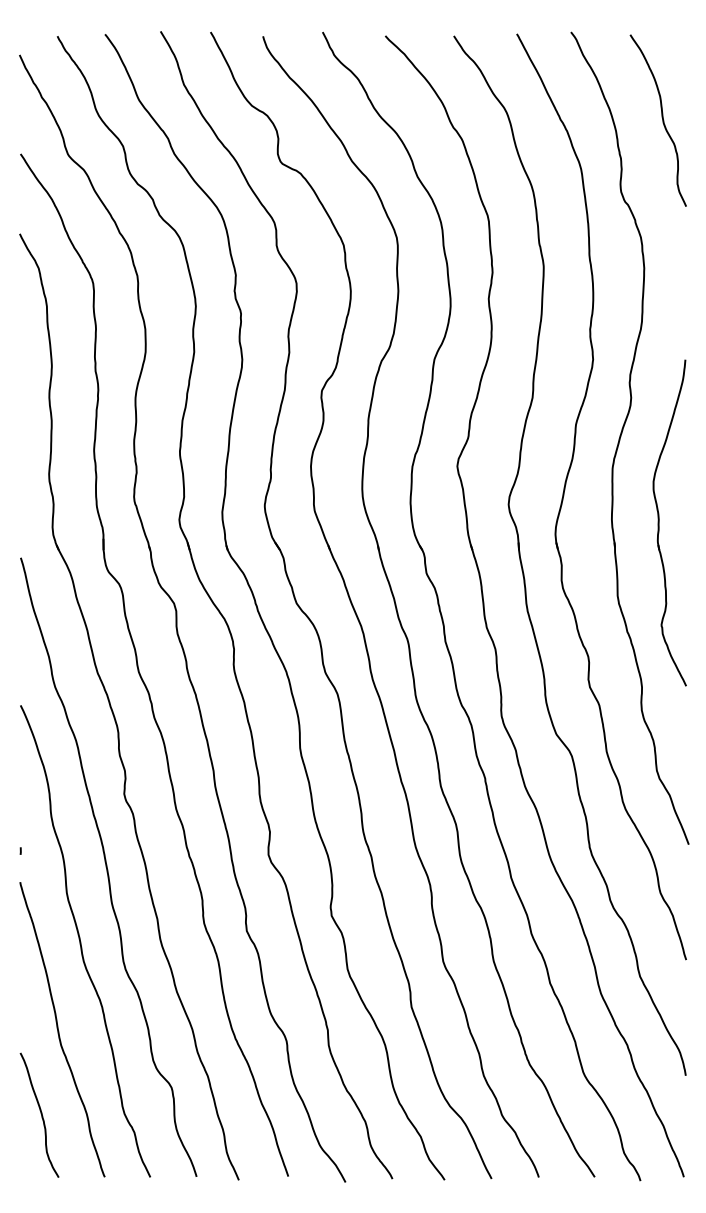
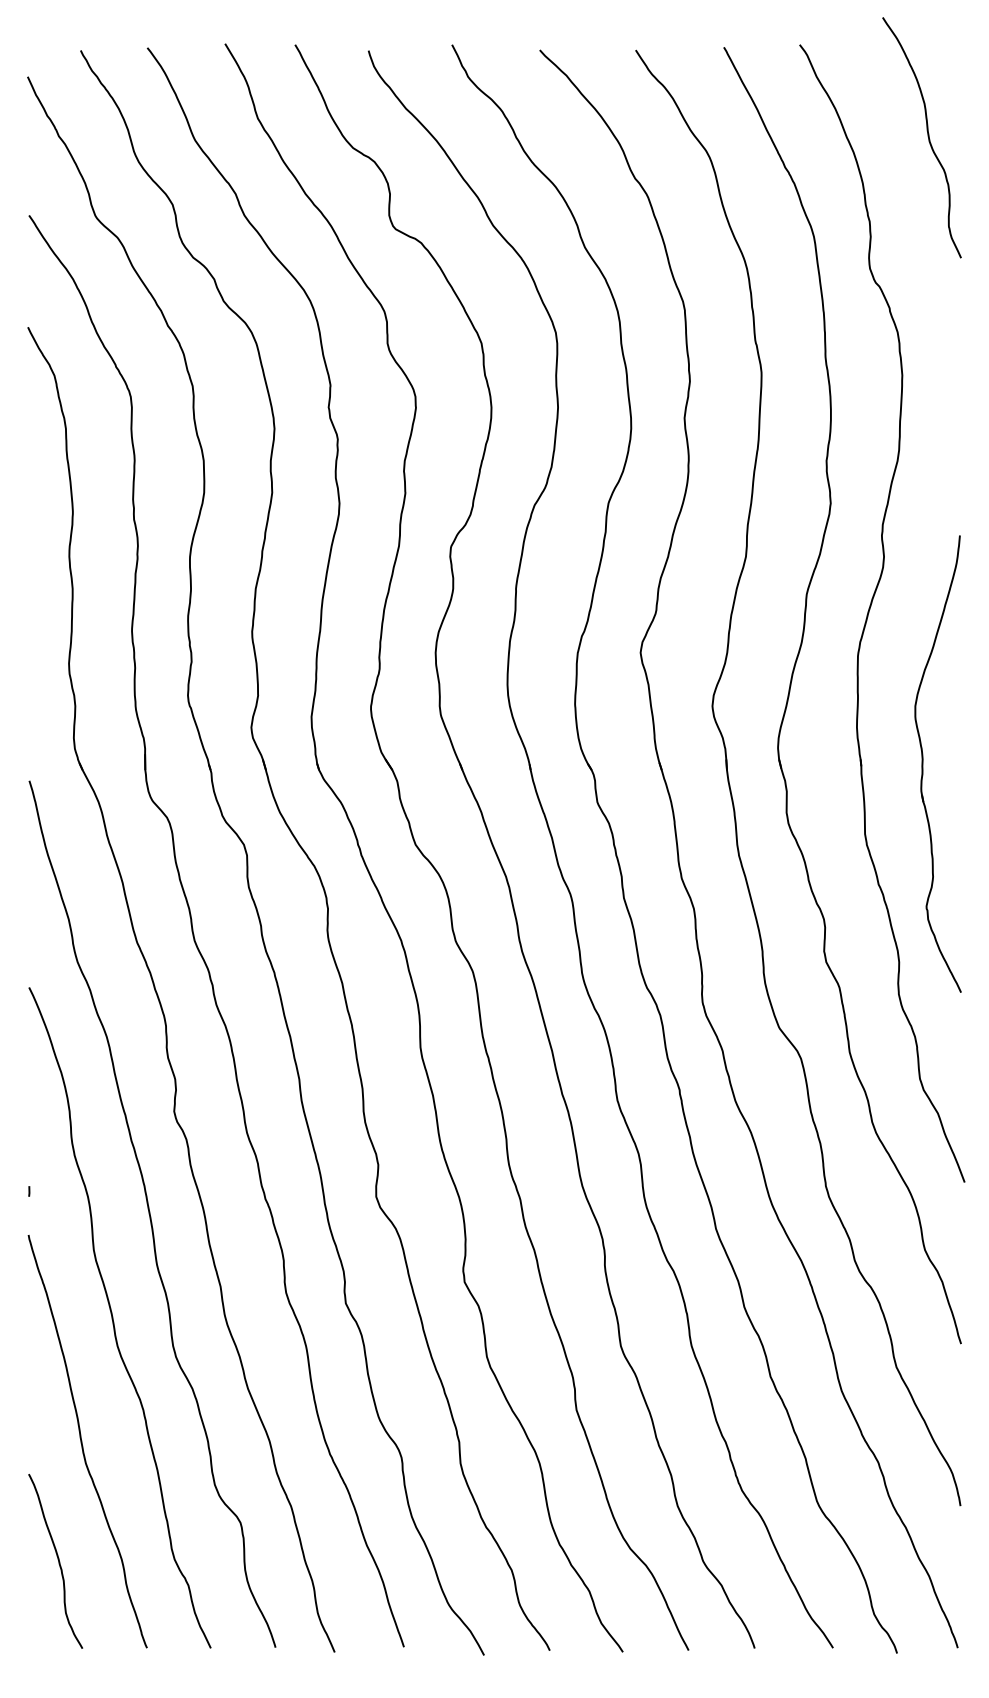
curve: (662, 119) -> (927, 136), moved
part: (659, 522) -> (923, 763), moved

